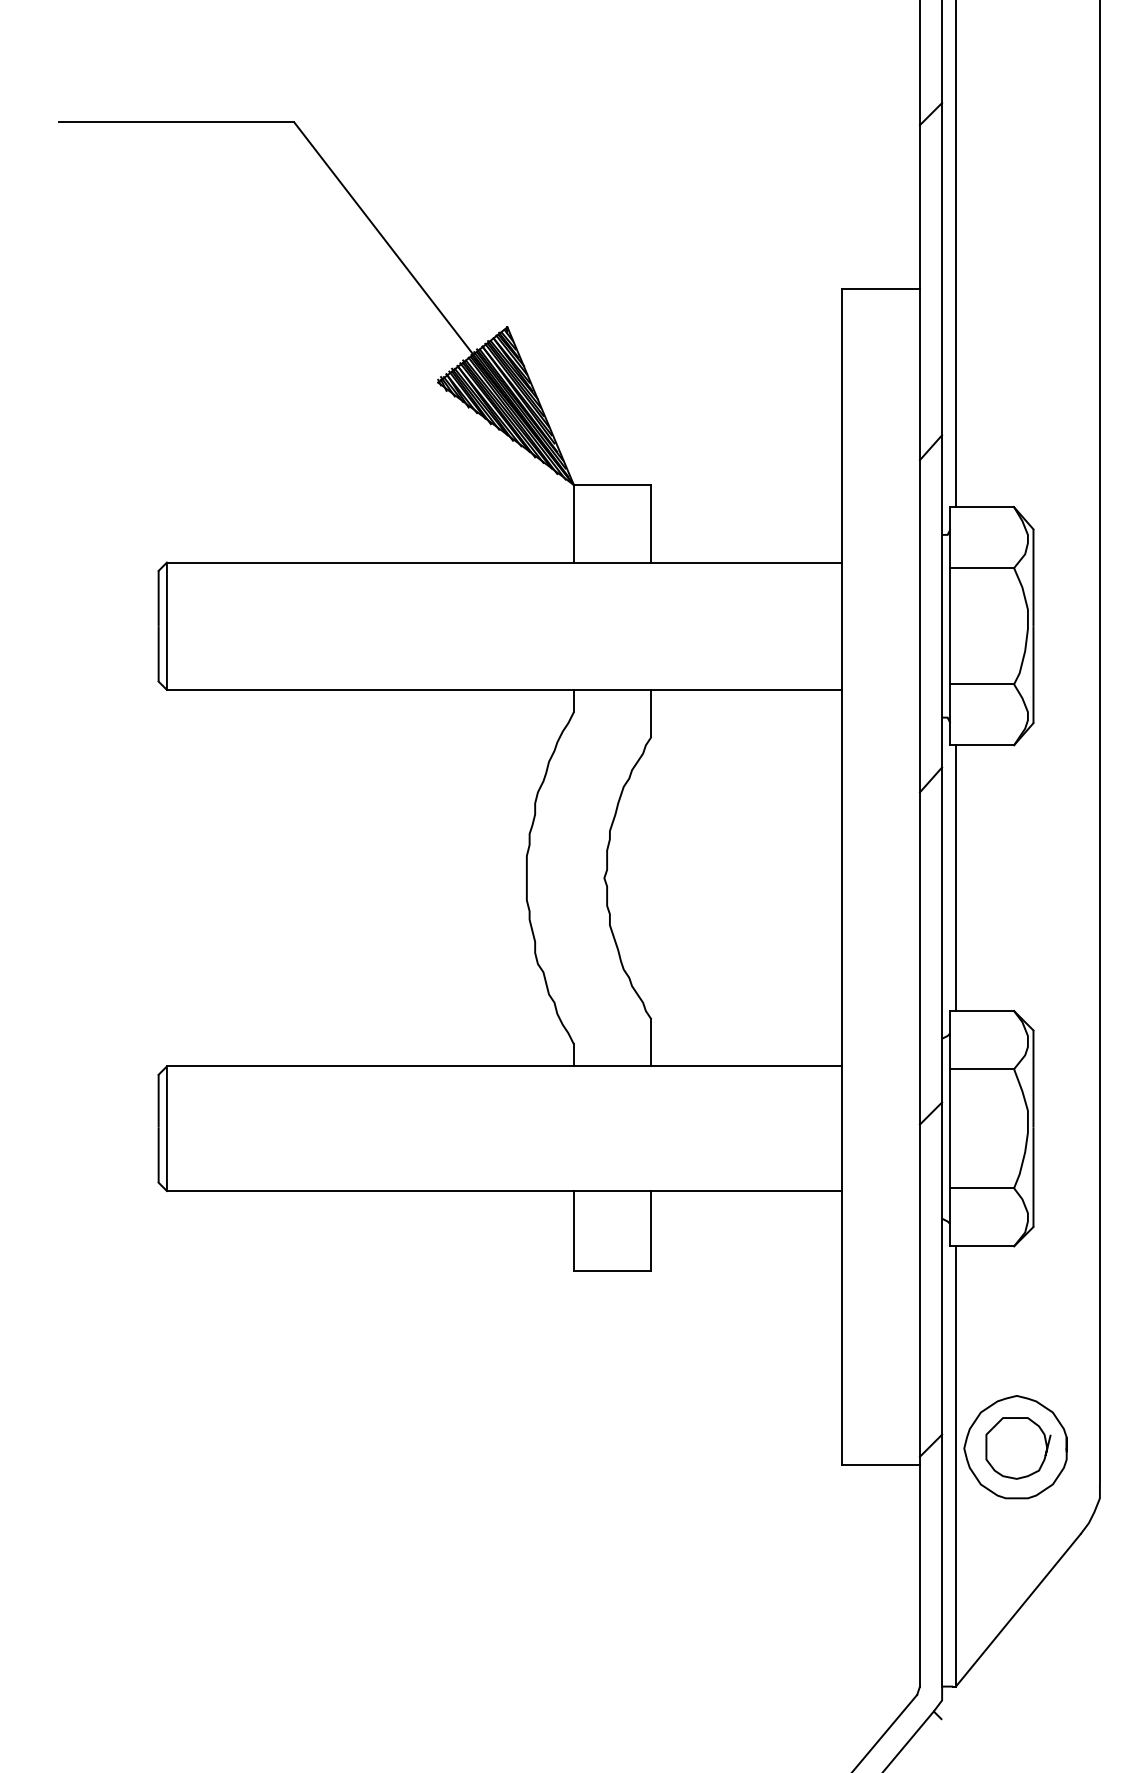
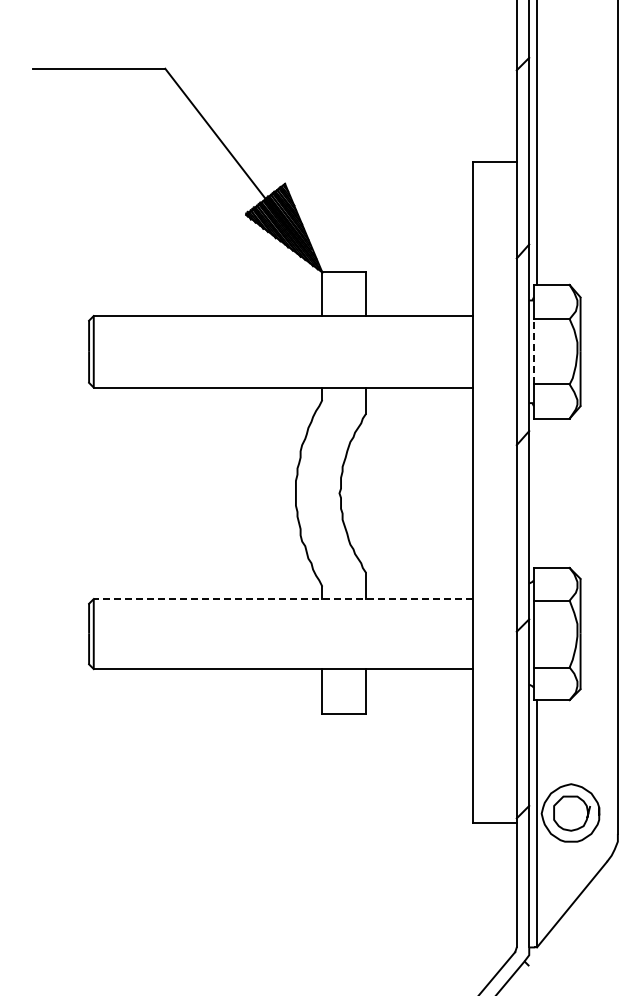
line: (949, 625) -> (533, 351), solid -> dashed
line: (956, 876) -> (537, 492), removed
line: (504, 1067) -> (283, 599), solid -> dashed

